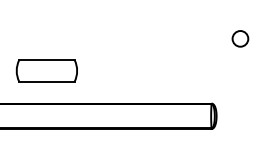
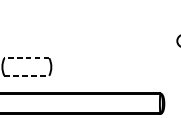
line: (46, 60) -> (26, 58), solid -> dashed
line: (46, 81) -> (26, 75), solid -> dashed

